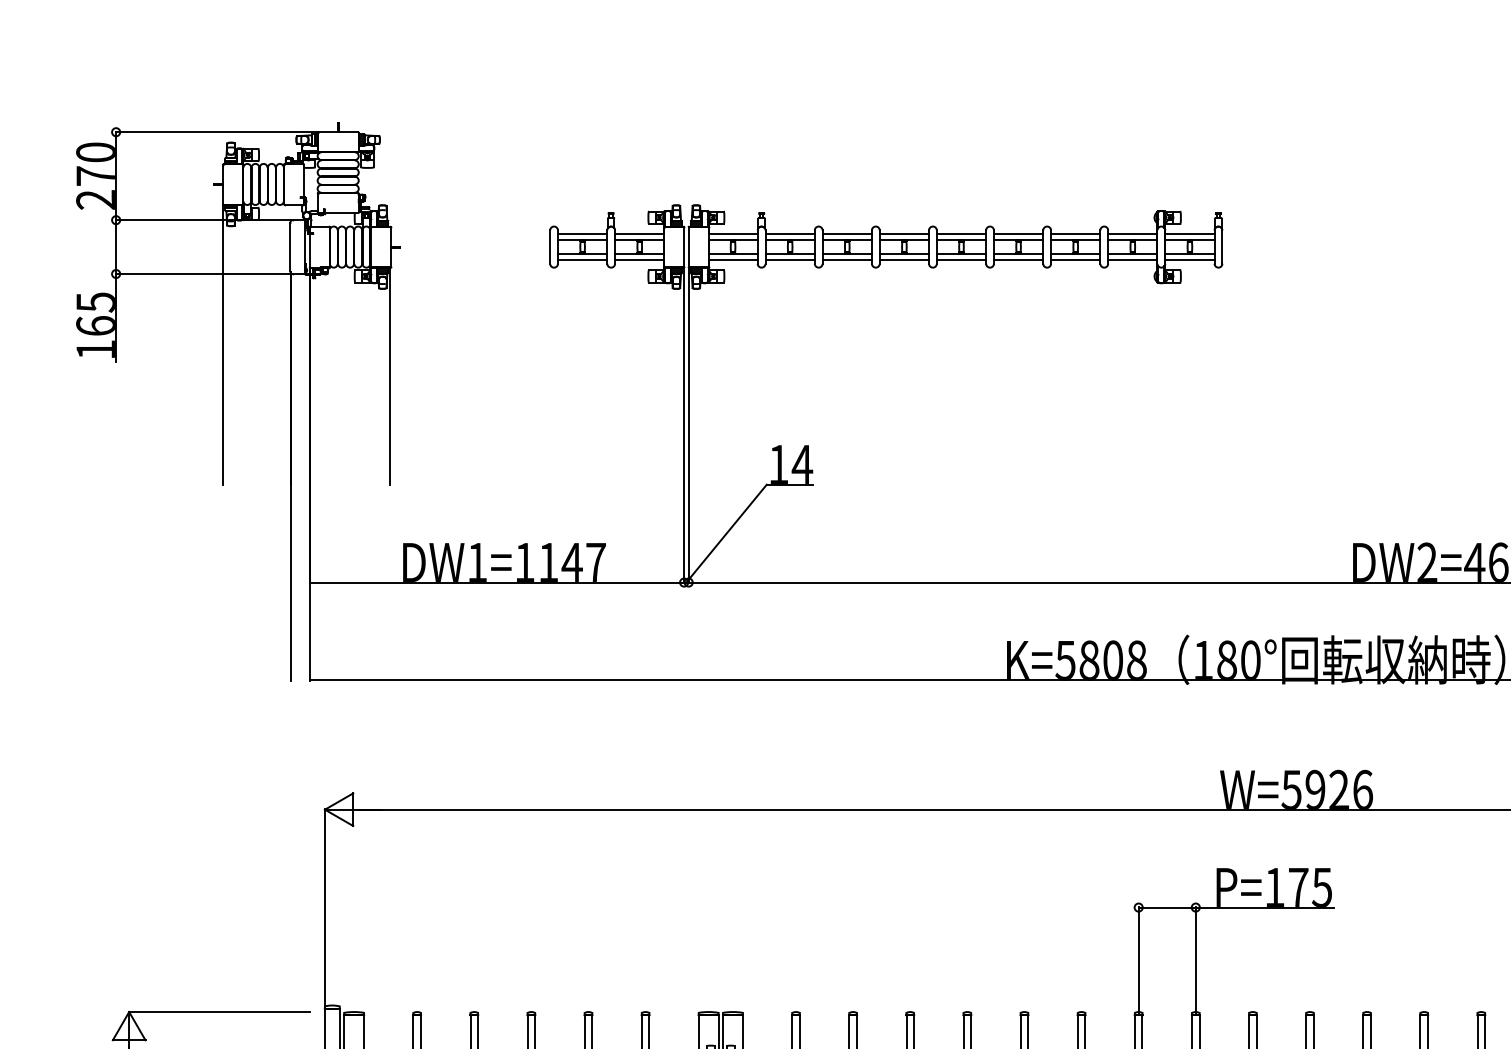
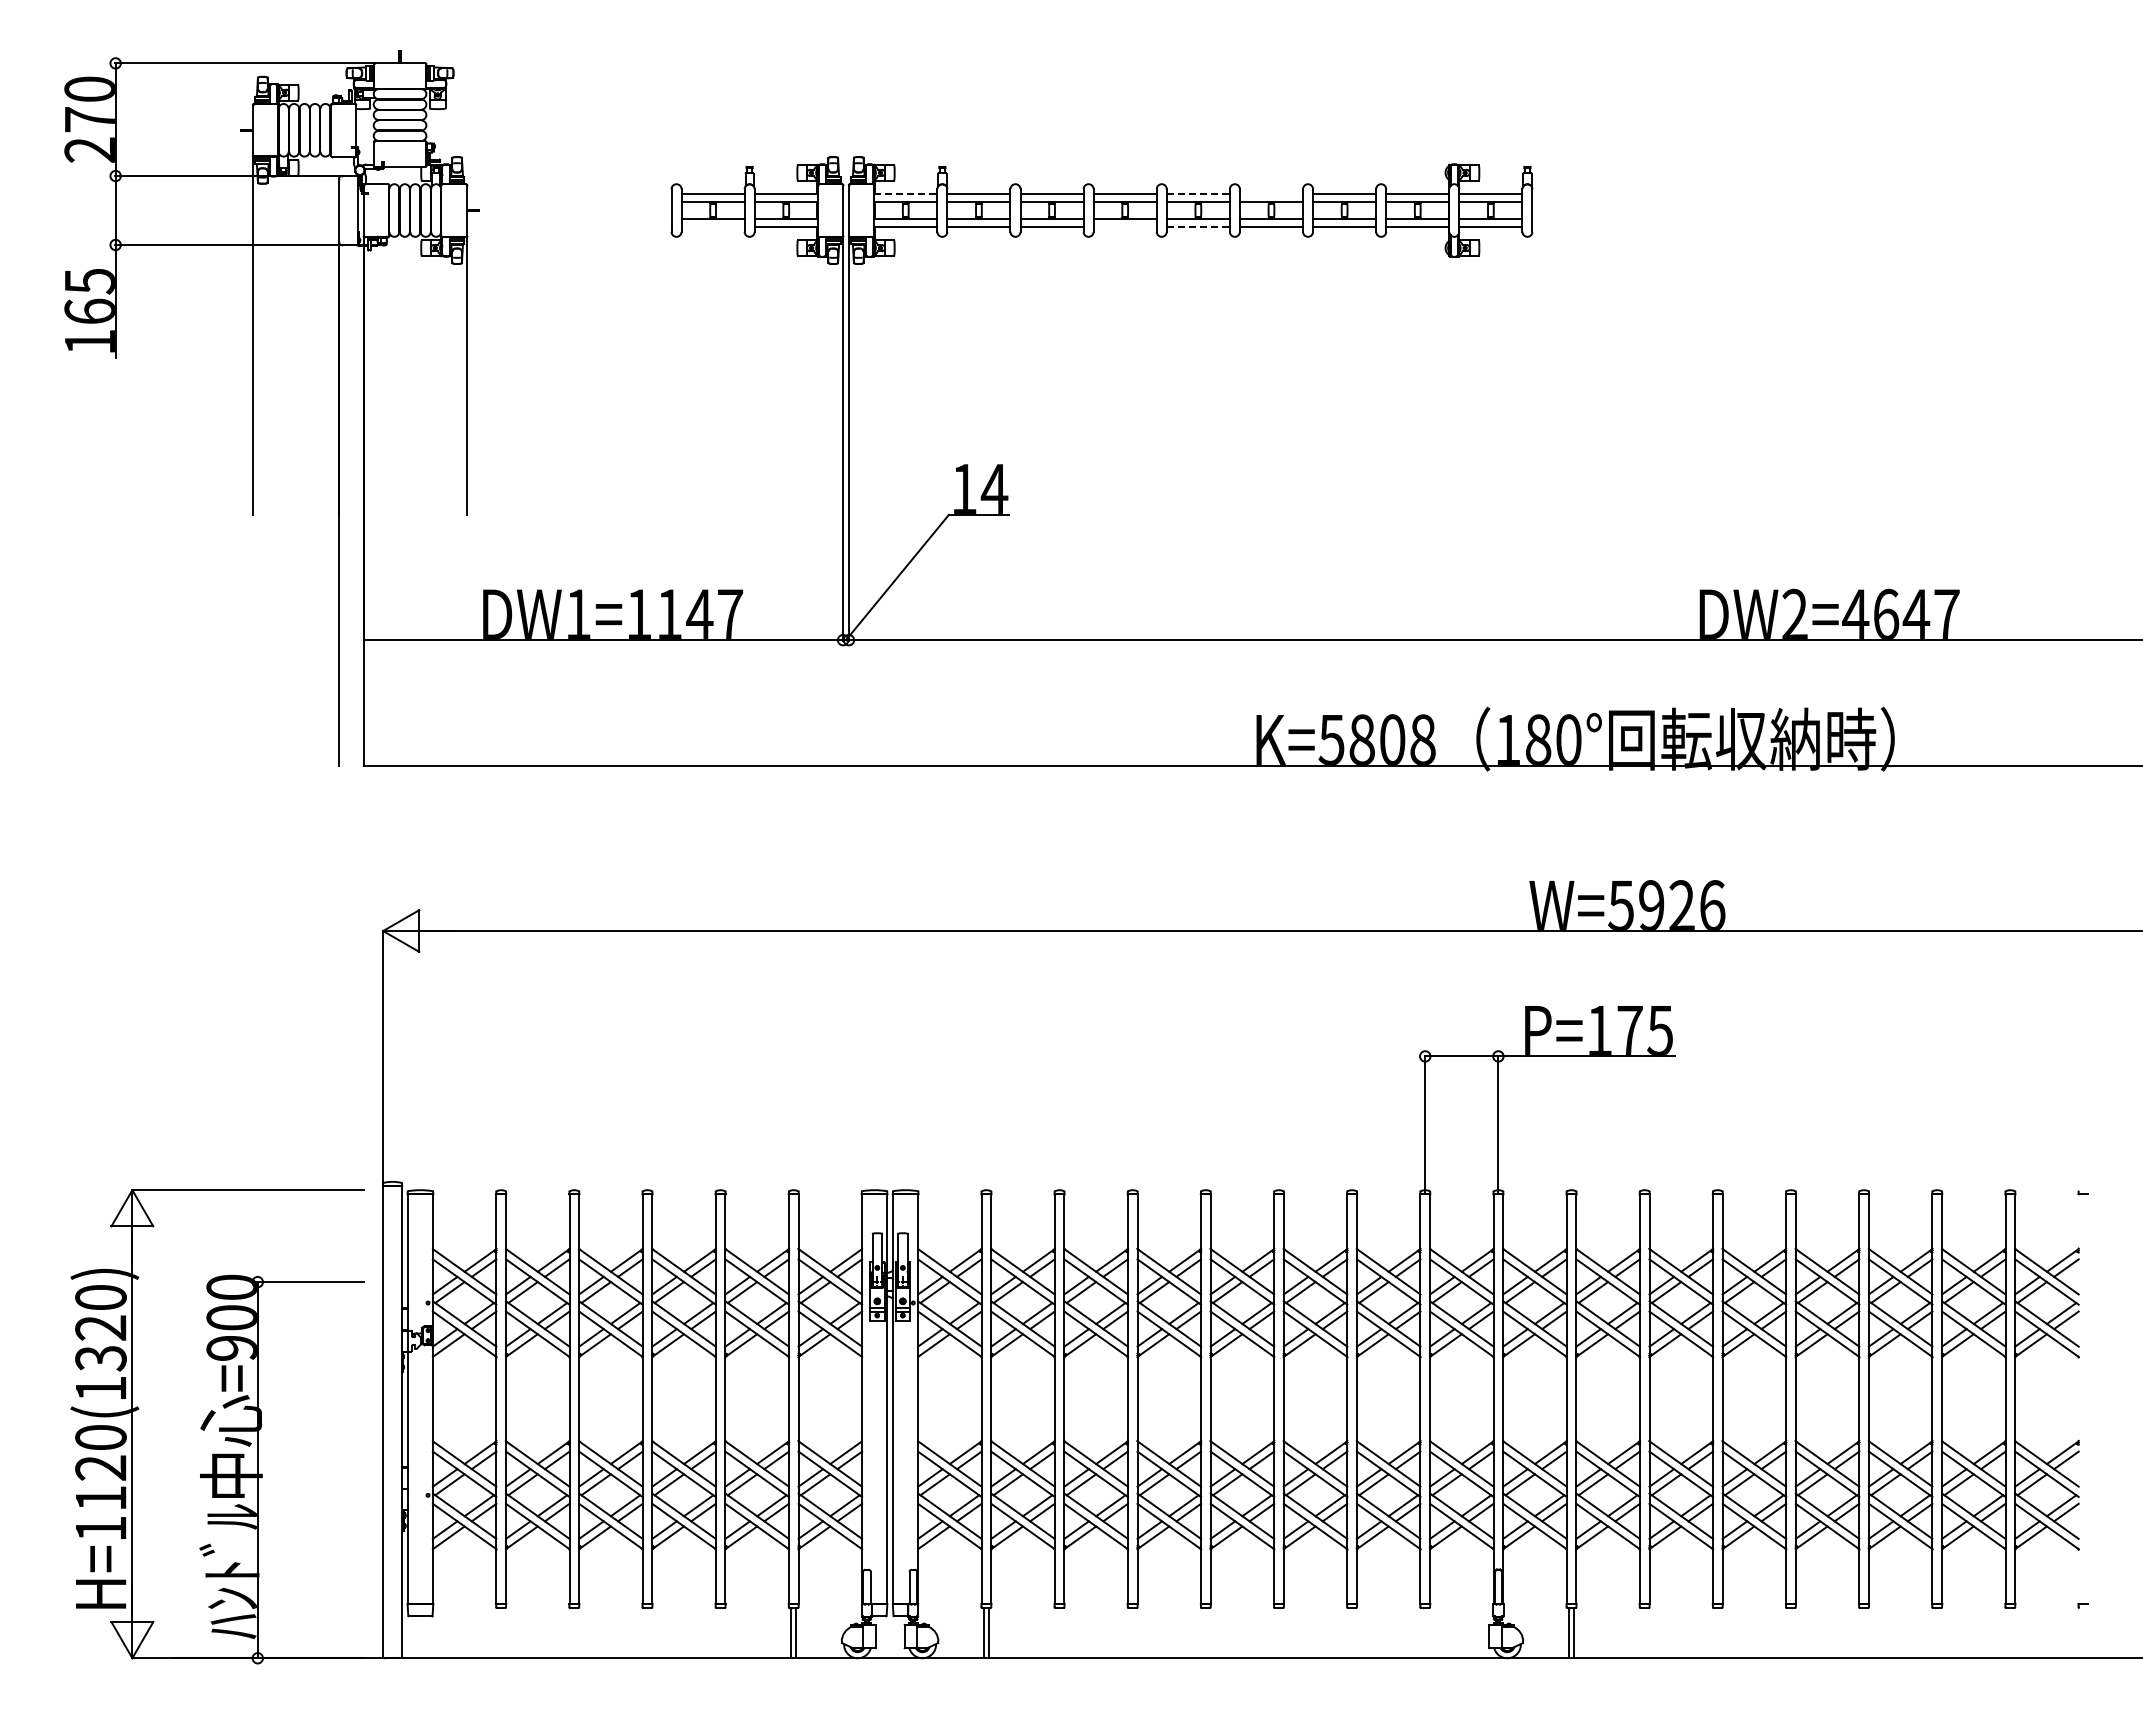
line: (733, 233) -> (906, 193), solid -> dashed
line: (961, 233) -> (1198, 193), solid -> dashed
line: (1018, 233) -> (1271, 193), removed
line: (582, 260) -> (712, 227), removed
line: (903, 260) -> (1124, 227), removed
line: (961, 260) -> (1198, 227), solid -> dashed

